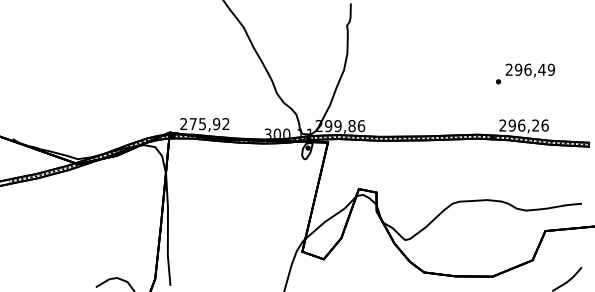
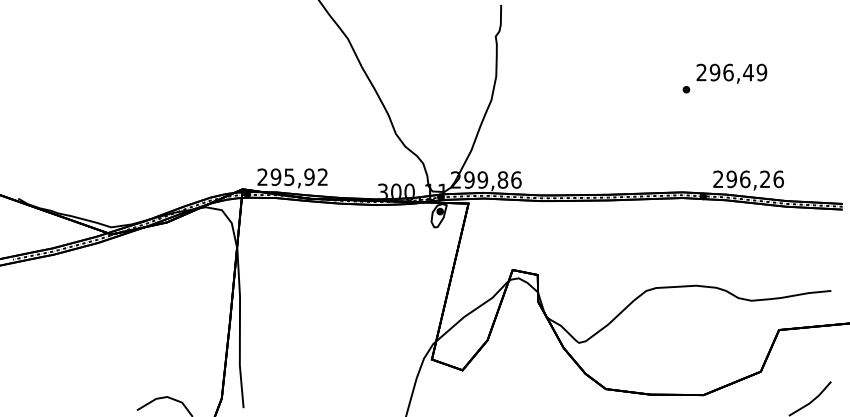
text: (525, 73) -> (724, 77), moved
text: (192, 124) -> (275, 177), 275,92 -> 295,92

